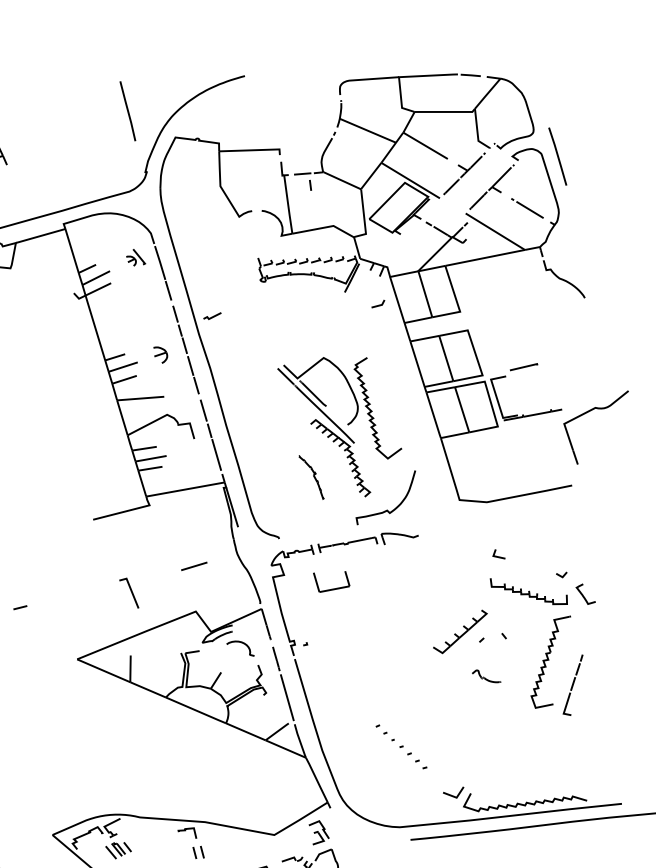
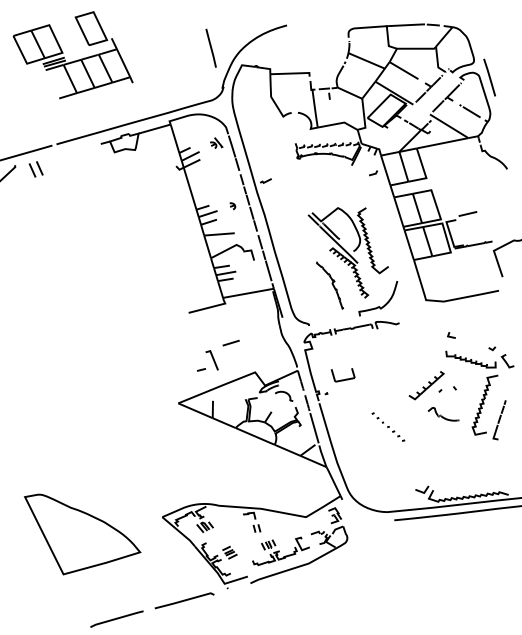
part: (160, 355) -> (232, 206), size x0.62
part: (312, 477) -> (330, 285), size x1.67
line: (193, 565) -> (230, 342), moved
part: (330, 582) -> (342, 375), moved
line: (20, 607) -> (201, 369), moved
part: (486, 676) -> (443, 414), size x1.67
part: (401, 746) -> (388, 426), moved

